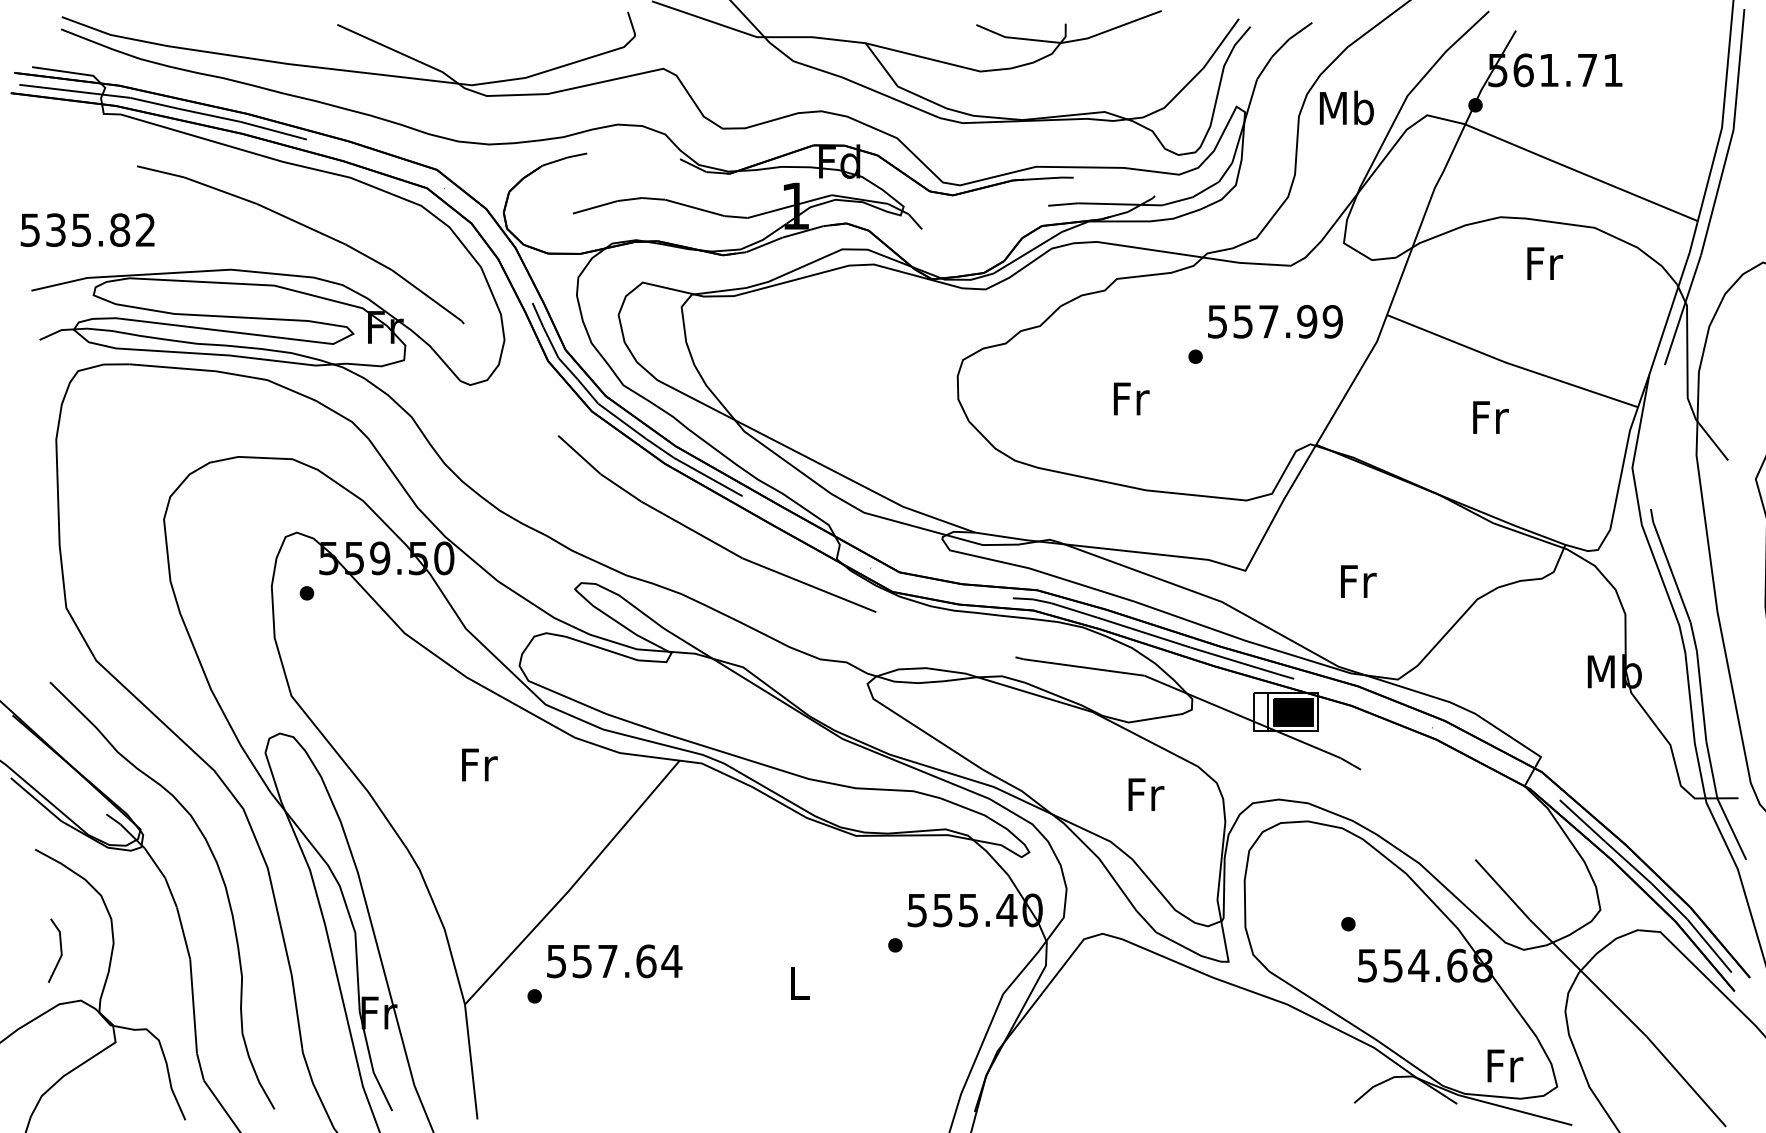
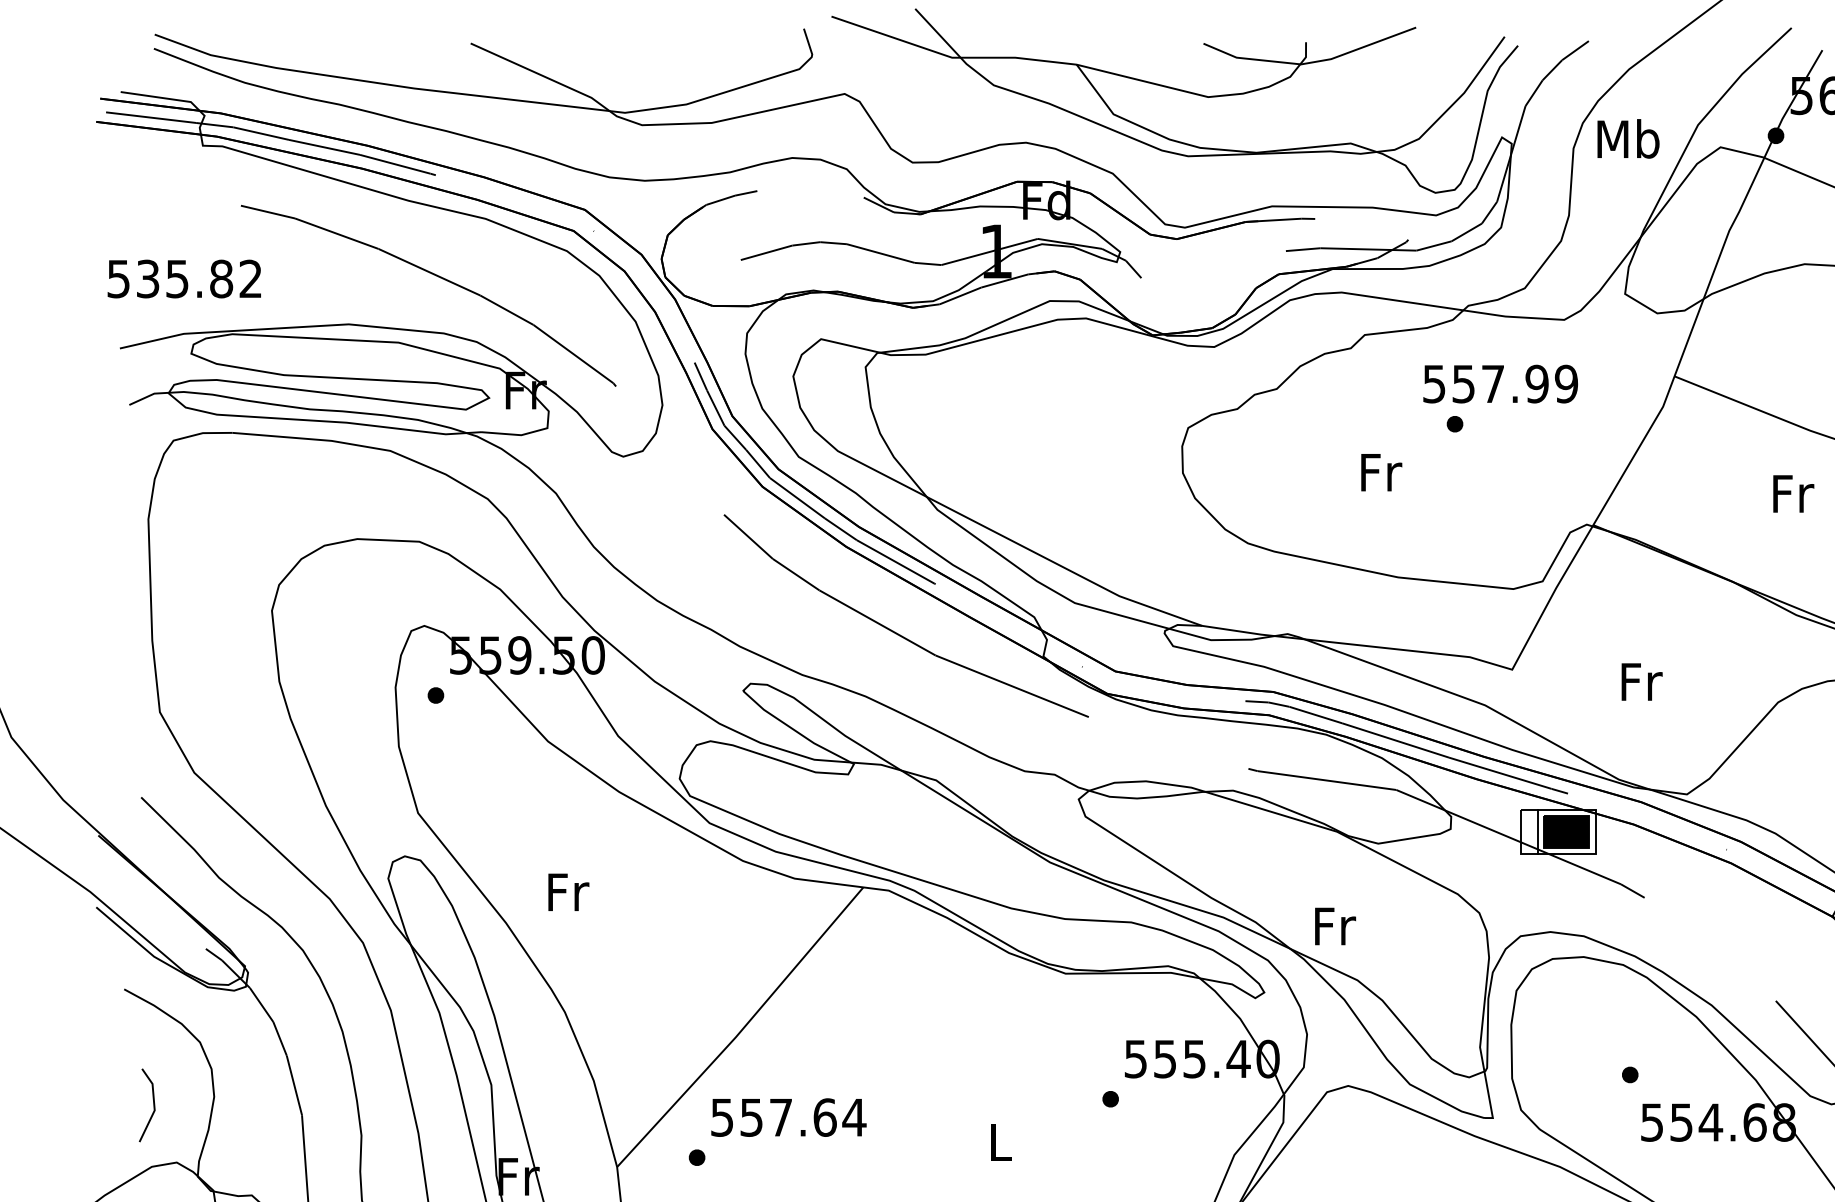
text: (1275, 321) -> (1500, 383), moved
text: (479, 764) -> (568, 891), moved
text: (1146, 794) -> (1335, 926), moved

